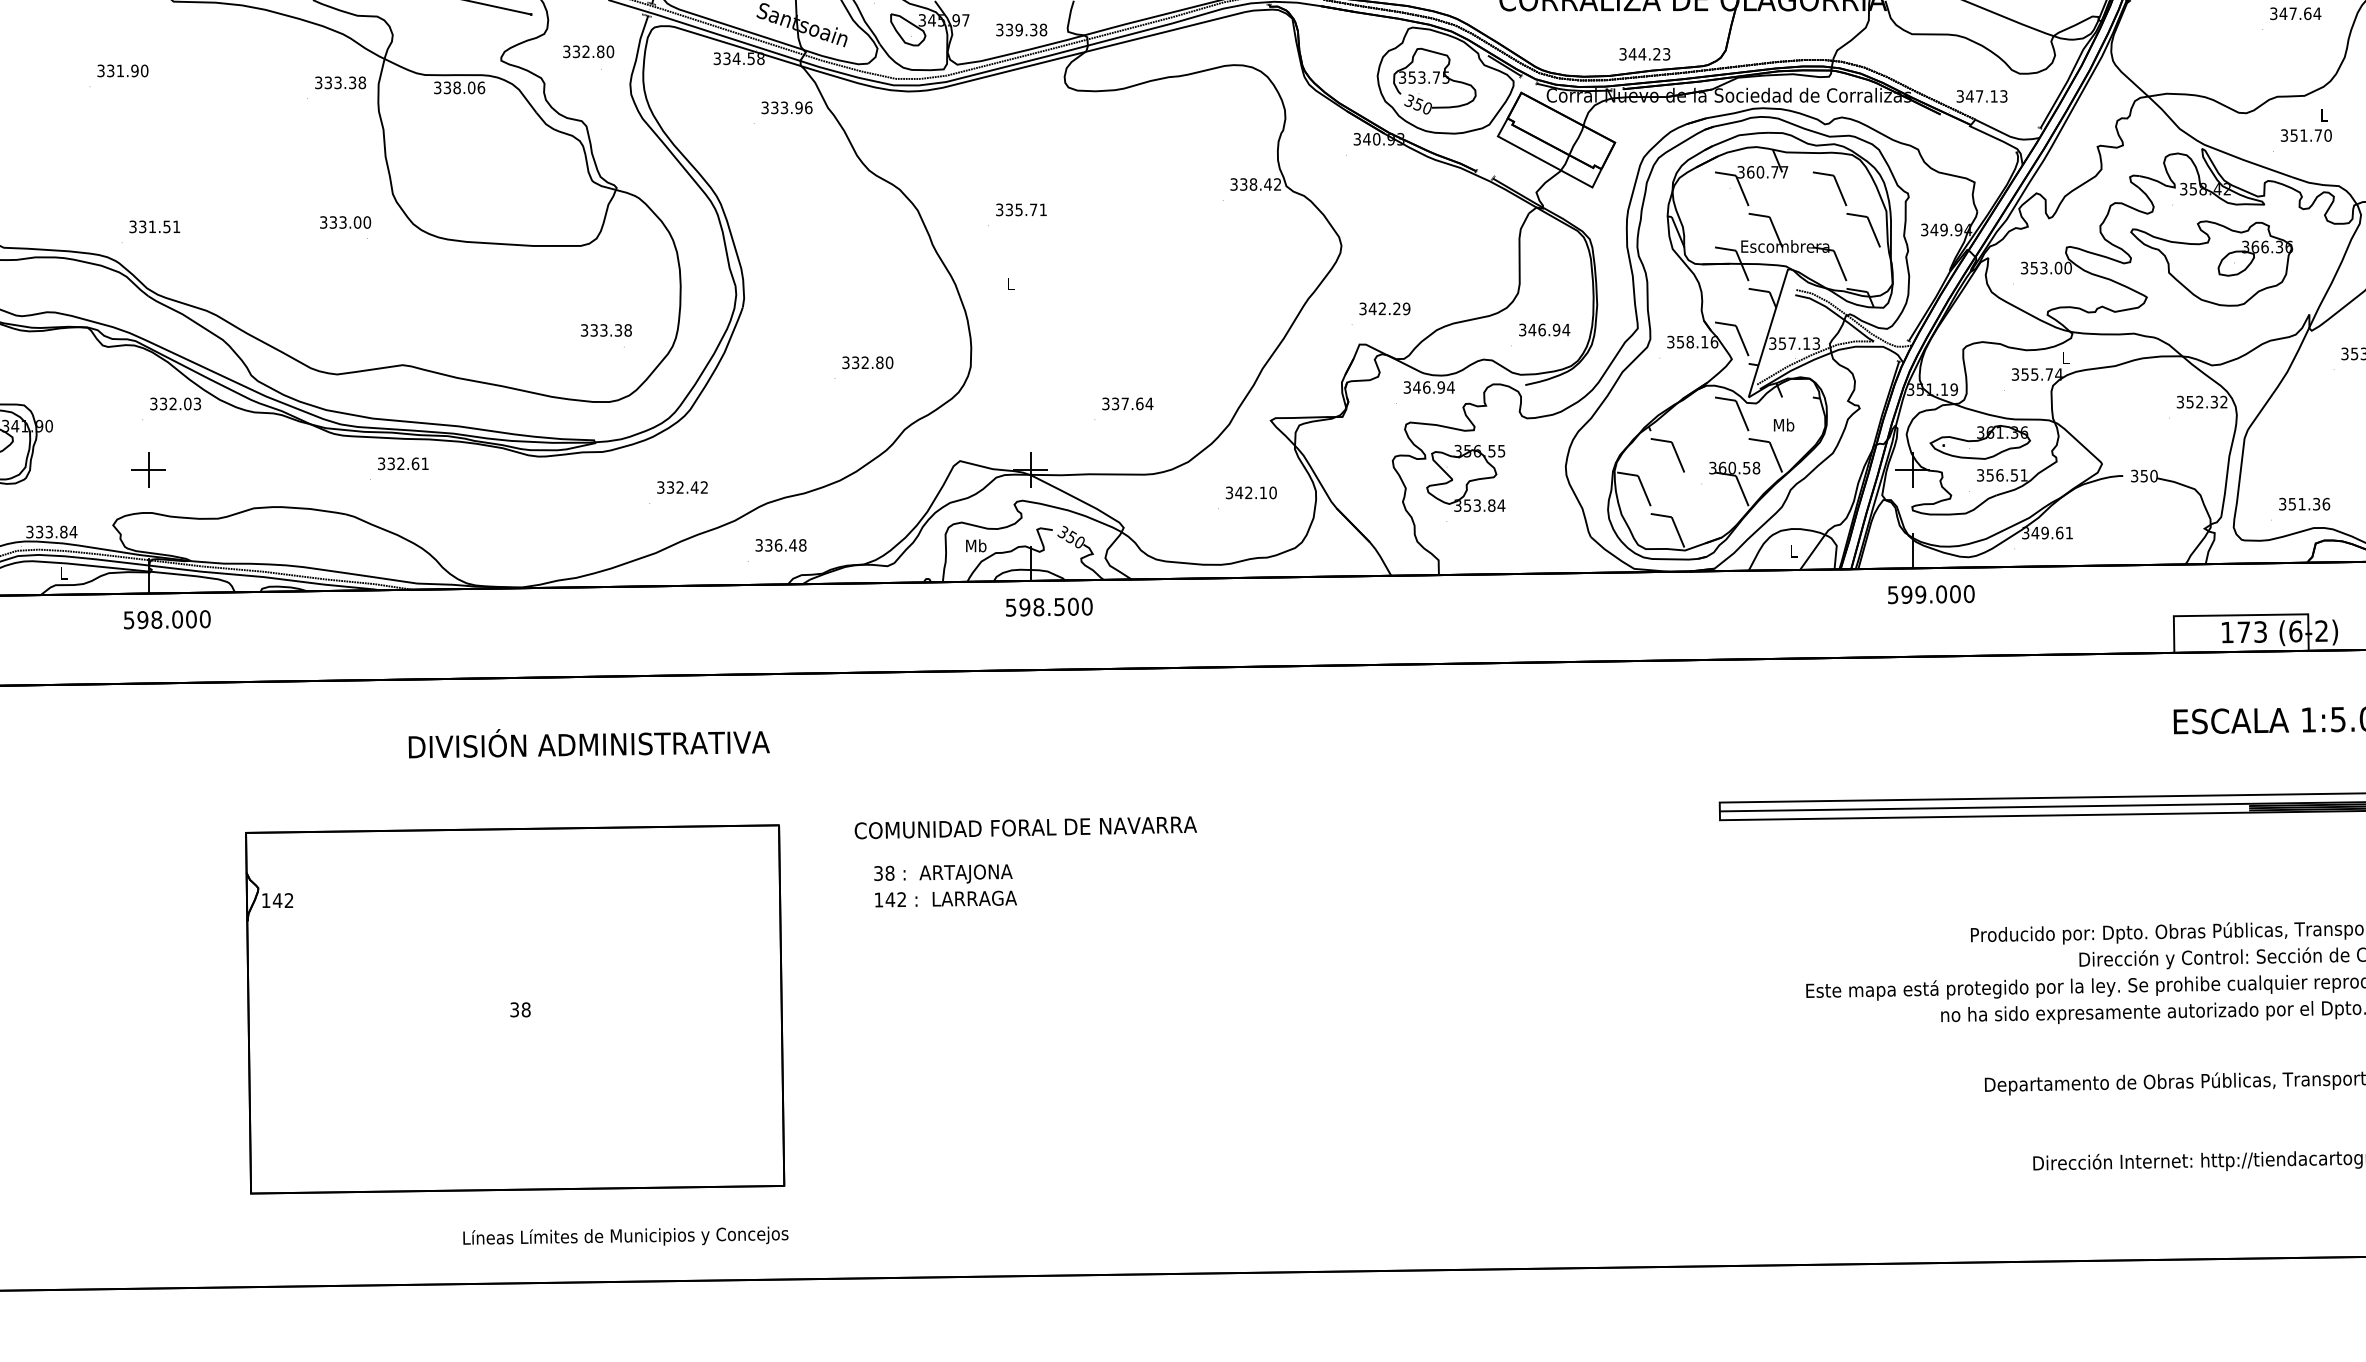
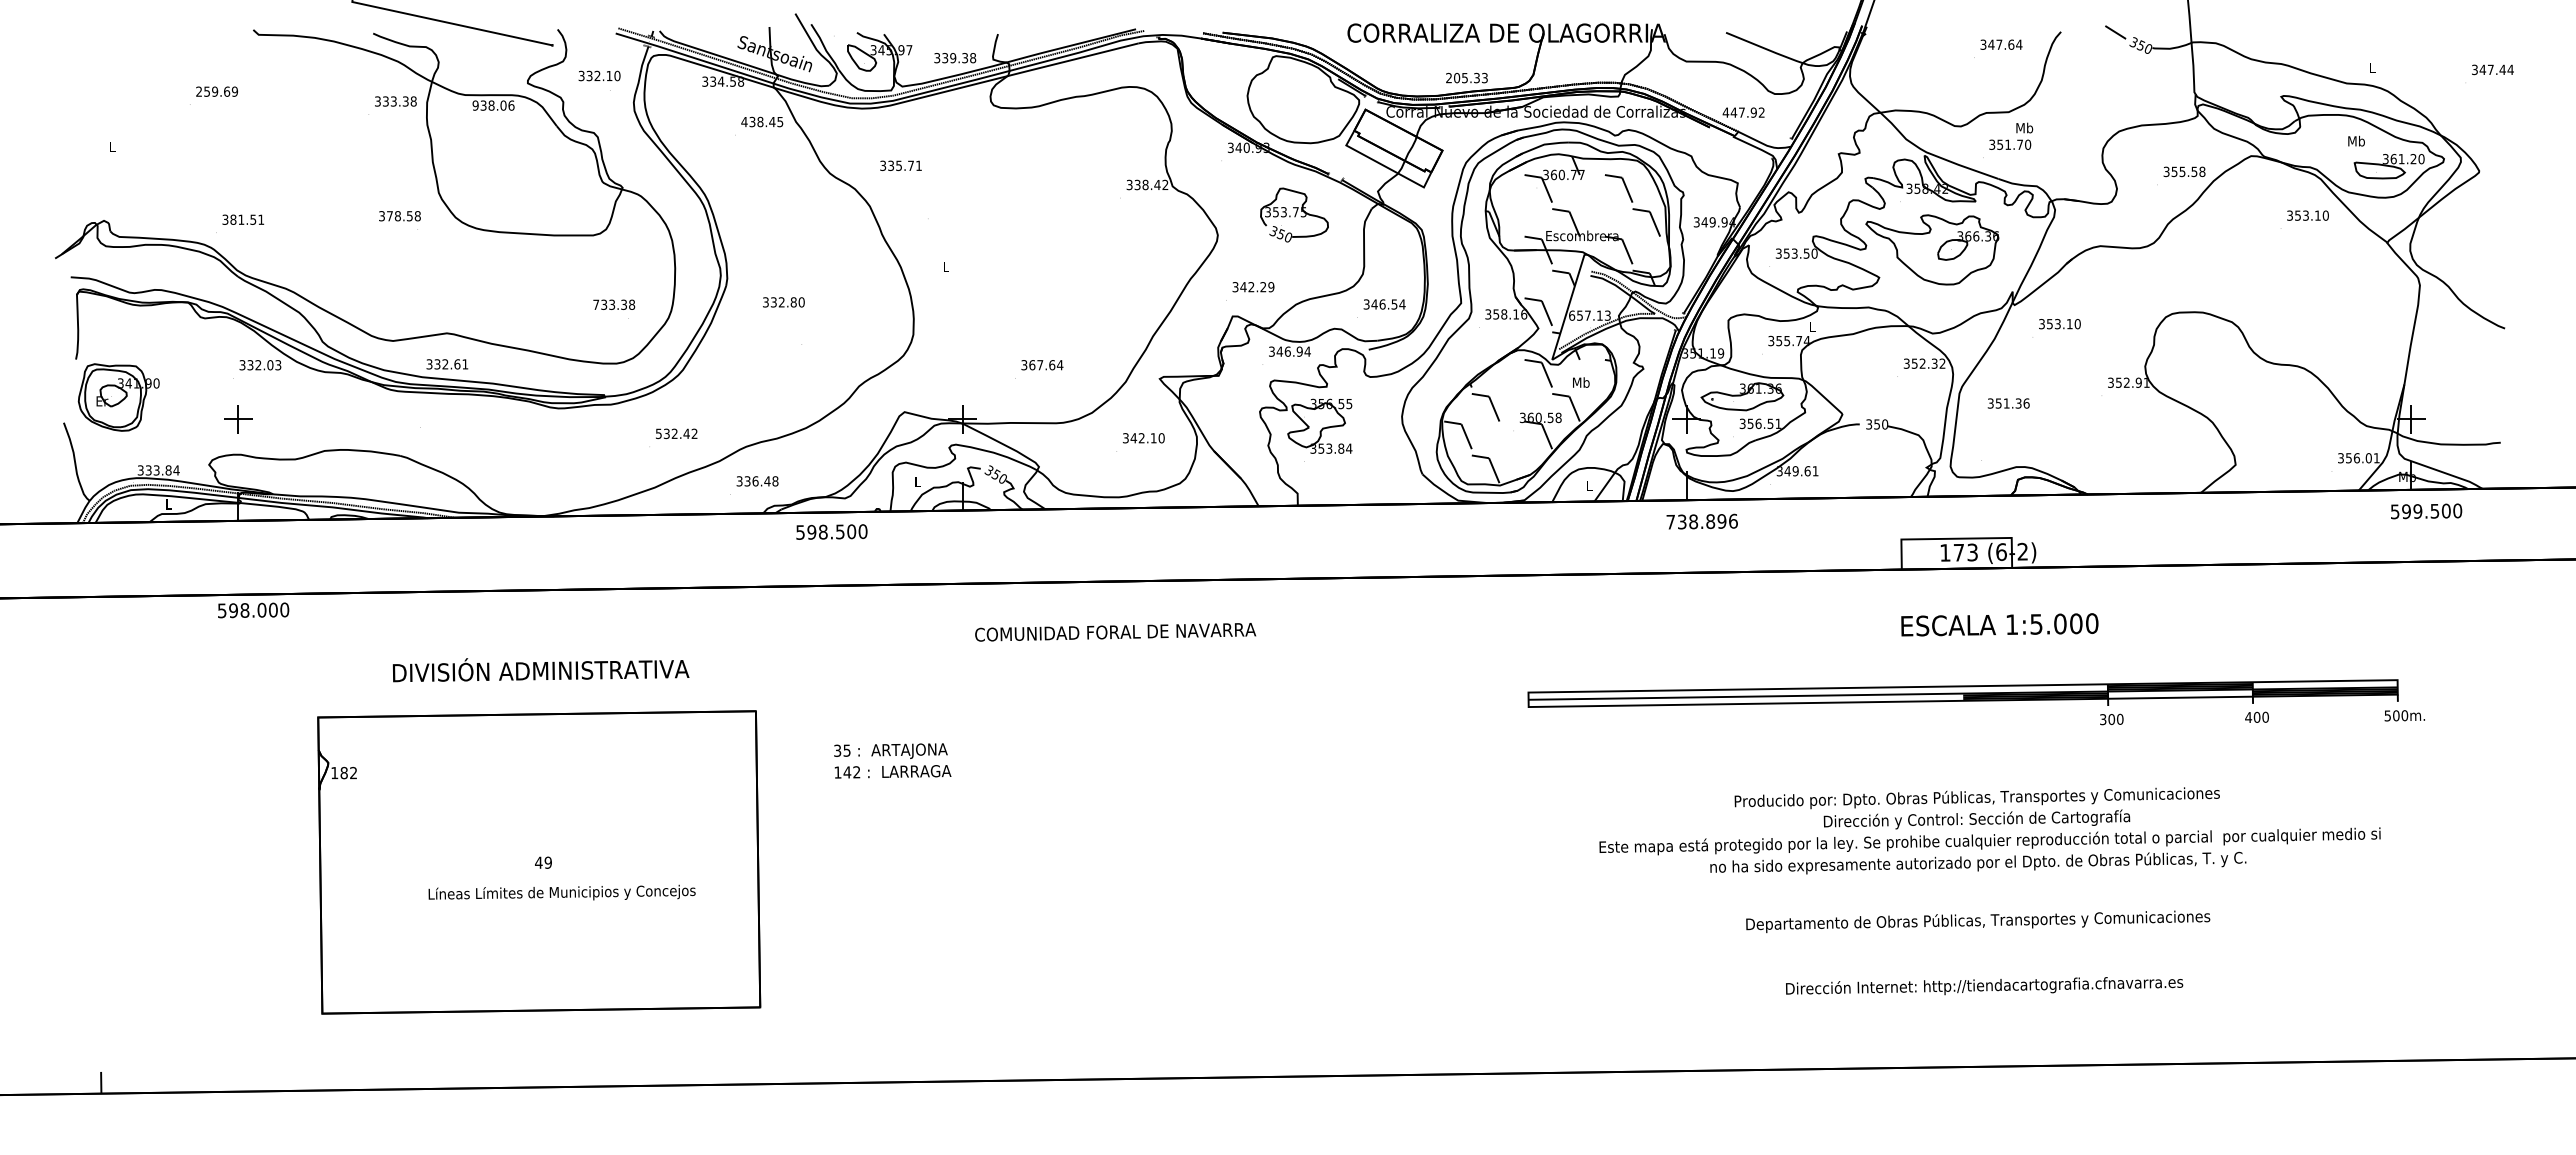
text: (600, 51) -> (609, 75), 332.80 -> 332.10
text: (1639, 54) -> (1462, 78), 344.23 -> 205.33
text: (122, 70) -> (216, 91), 331.90 -> 259.69
part: (1434, 80) -> (1294, 214), moved
text: (437, 87) -> (475, 105), 338.06 -> 938.06
text: (1981, 96) -> (1743, 112), 347.13 -> 447.92
text: (787, 107) -> (762, 121), 333.96 -> 438.45
text: (2323, 114) -> (2024, 127), L -> Mb
text: (1020, 209) -> (900, 165), moved
text: (349, 222) -> (403, 216), 333.00 -> 378.58
text: (142, 226) -> (233, 219), 331.51 -> 381.51
text: (2058, 267) -> (1806, 253), 353.00 -> 353.50
text: (584, 330) -> (596, 304), 333.38 -> 733.38
text: (1556, 330) -> (1394, 304), 346.94 -> 346.54
text: (1773, 343) -> (1572, 315), 357.13 -> 657.13
text: (867, 362) -> (783, 302), moved
text: (1115, 404) -> (1032, 365), 337.64 -> 367.64
text: (403, 463) -> (447, 364), moved
text: (660, 487) -> (658, 433), 332.42 -> 532.42
text: (2304, 504) -> (2008, 403), moved
text: (975, 545) -> (917, 481), Mb -> L
text: (1930, 594) -> (1701, 521), 599.000 -> 738.896
text: (1048, 606) -> (831, 531), moved
text: (167, 619) -> (253, 610), moved
text: (588, 744) -> (540, 670), moved
text: (1025, 828) -> (1115, 632), moved
text: (889, 873) -> (846, 750), 38 -> 35
text: (278, 899) -> (344, 772), 142 -> 182
text: (520, 1009) -> (543, 862), 38 -> 49
text: (625, 1236) -> (561, 892), moved

